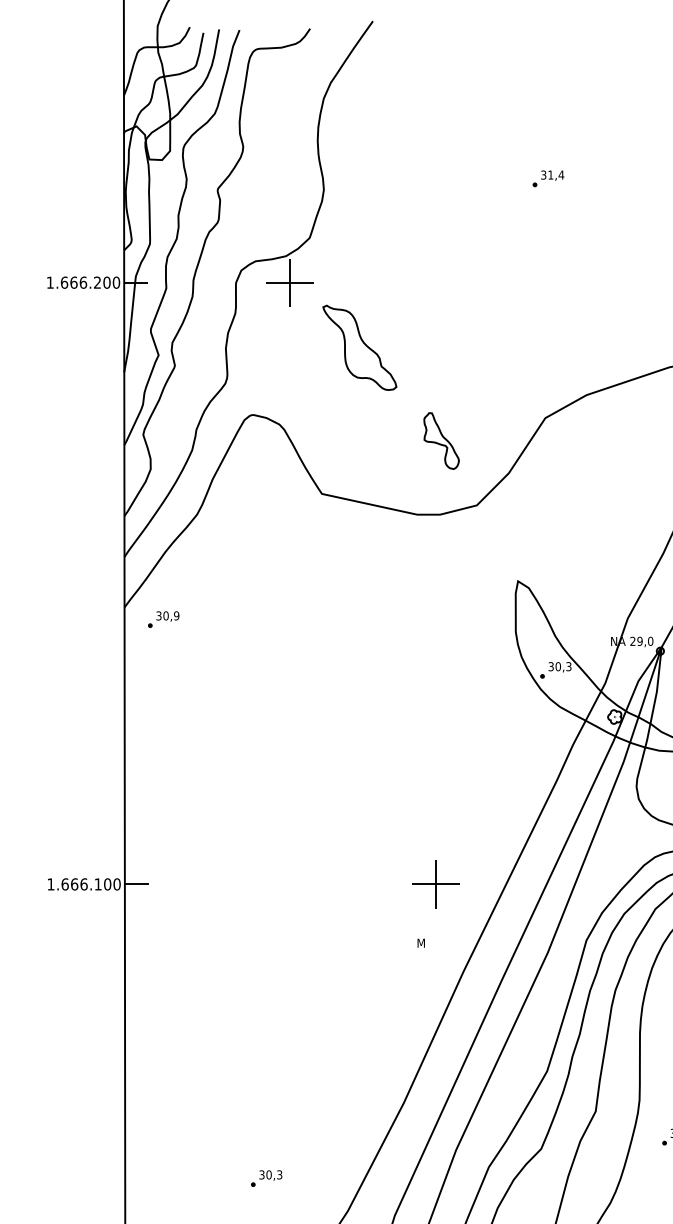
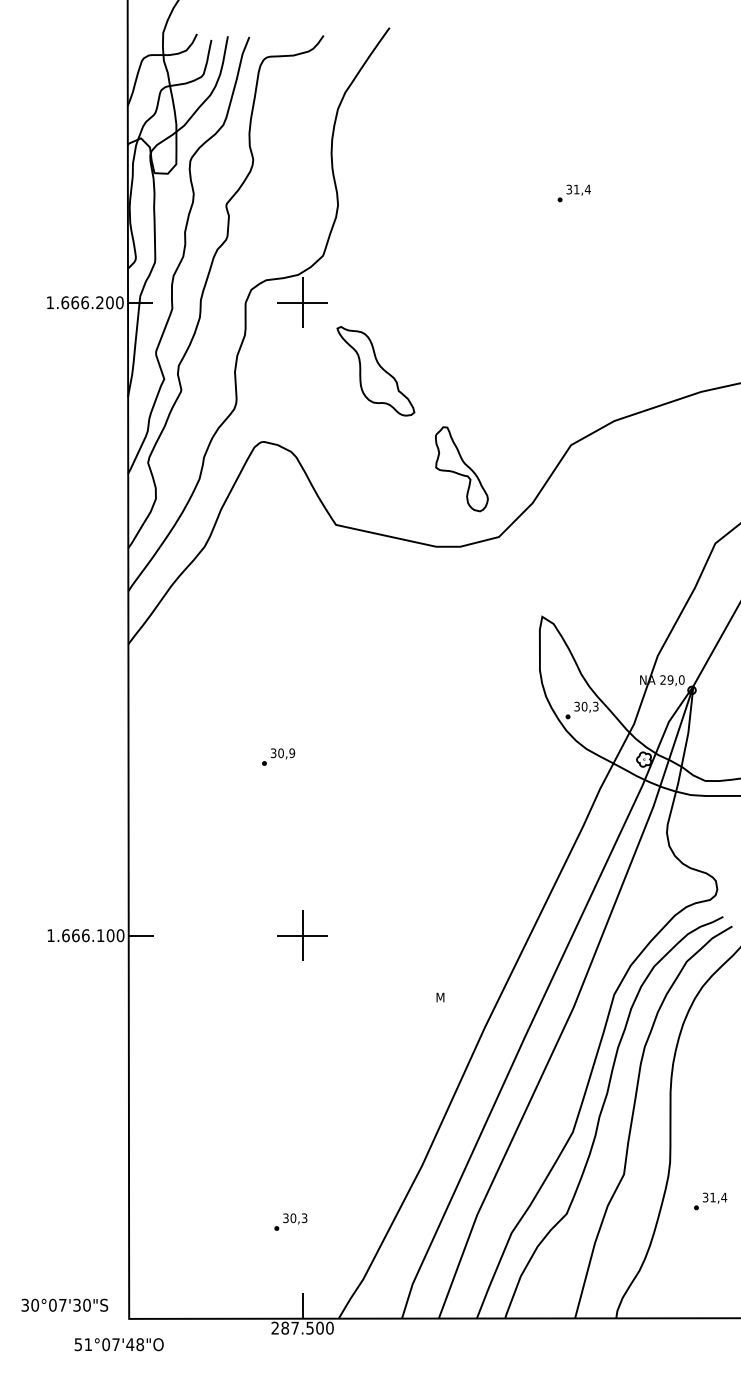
part: (441, 441) -> (461, 469), size x1.43
part: (163, 619) -> (278, 756), moved
part: (435, 884) -> (302, 935), moved
part: (266, 1178) -> (290, 1221), moved

